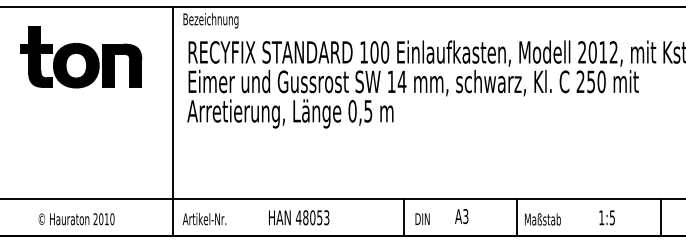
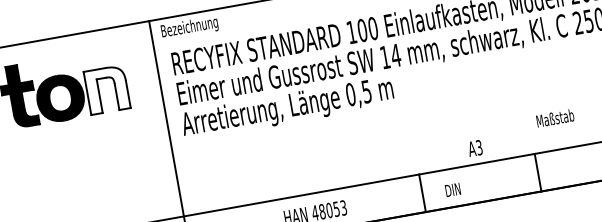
fill: (121, 65) -> (106, 89), removed
text: (461, 216) -> (474, 148), moved
text: (422, 218) -> (452, 189), moved
text: (542, 219) -> (554, 118), moved

